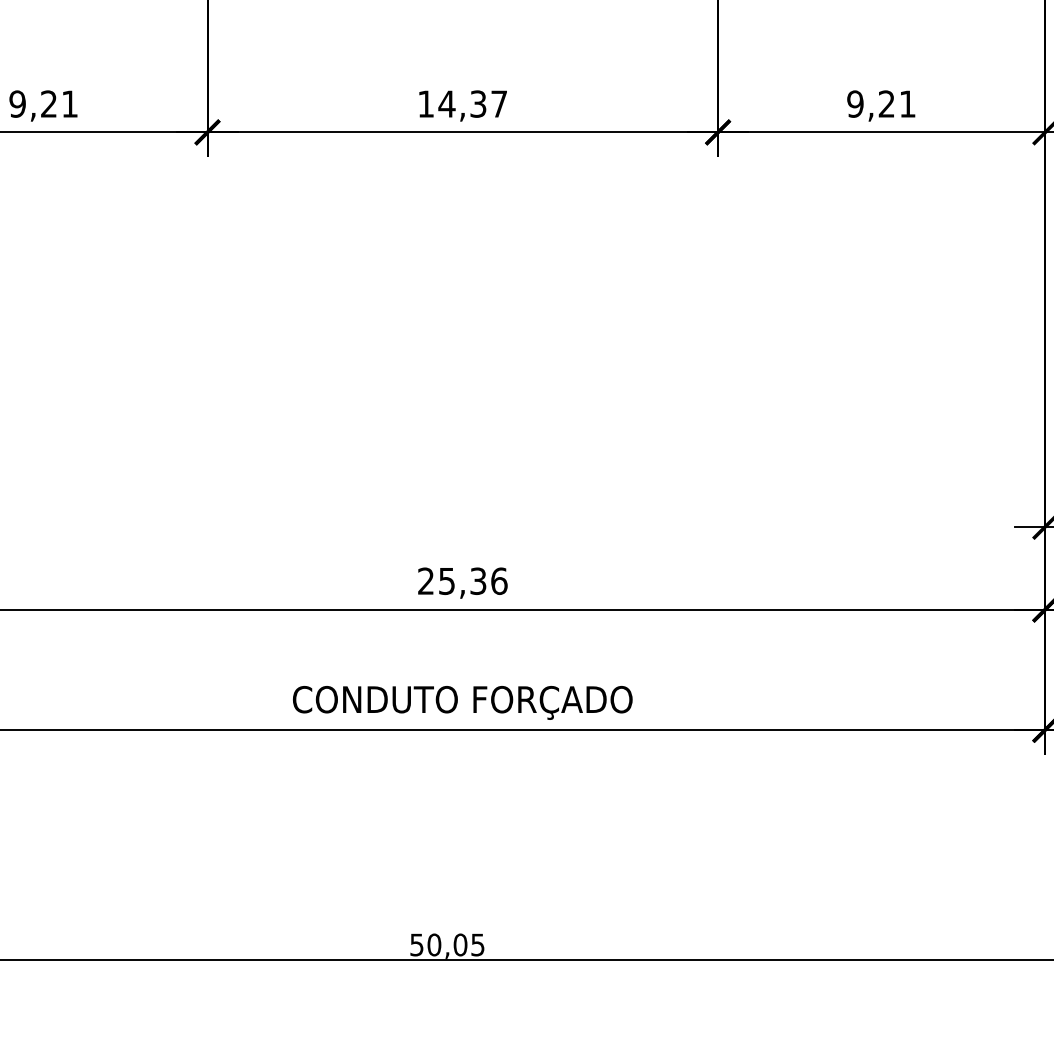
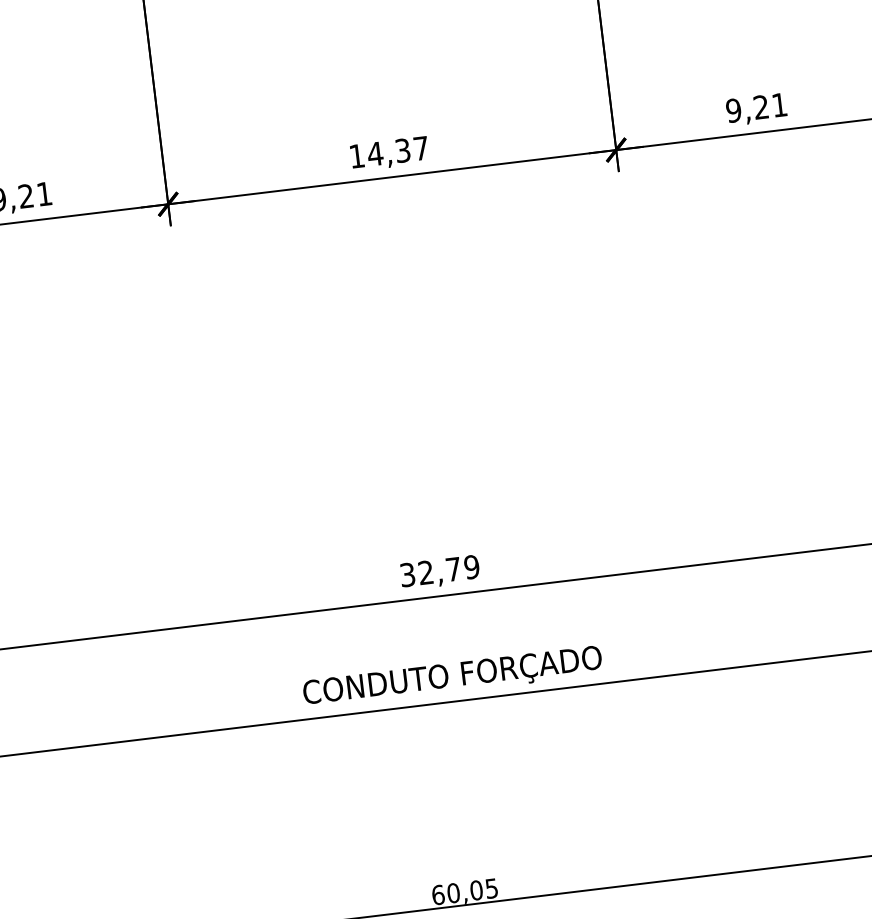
text: (462, 581) -> (439, 571), 25,36 -> 32,79
text: (416, 944) -> (437, 894), 50,05 -> 60,05

